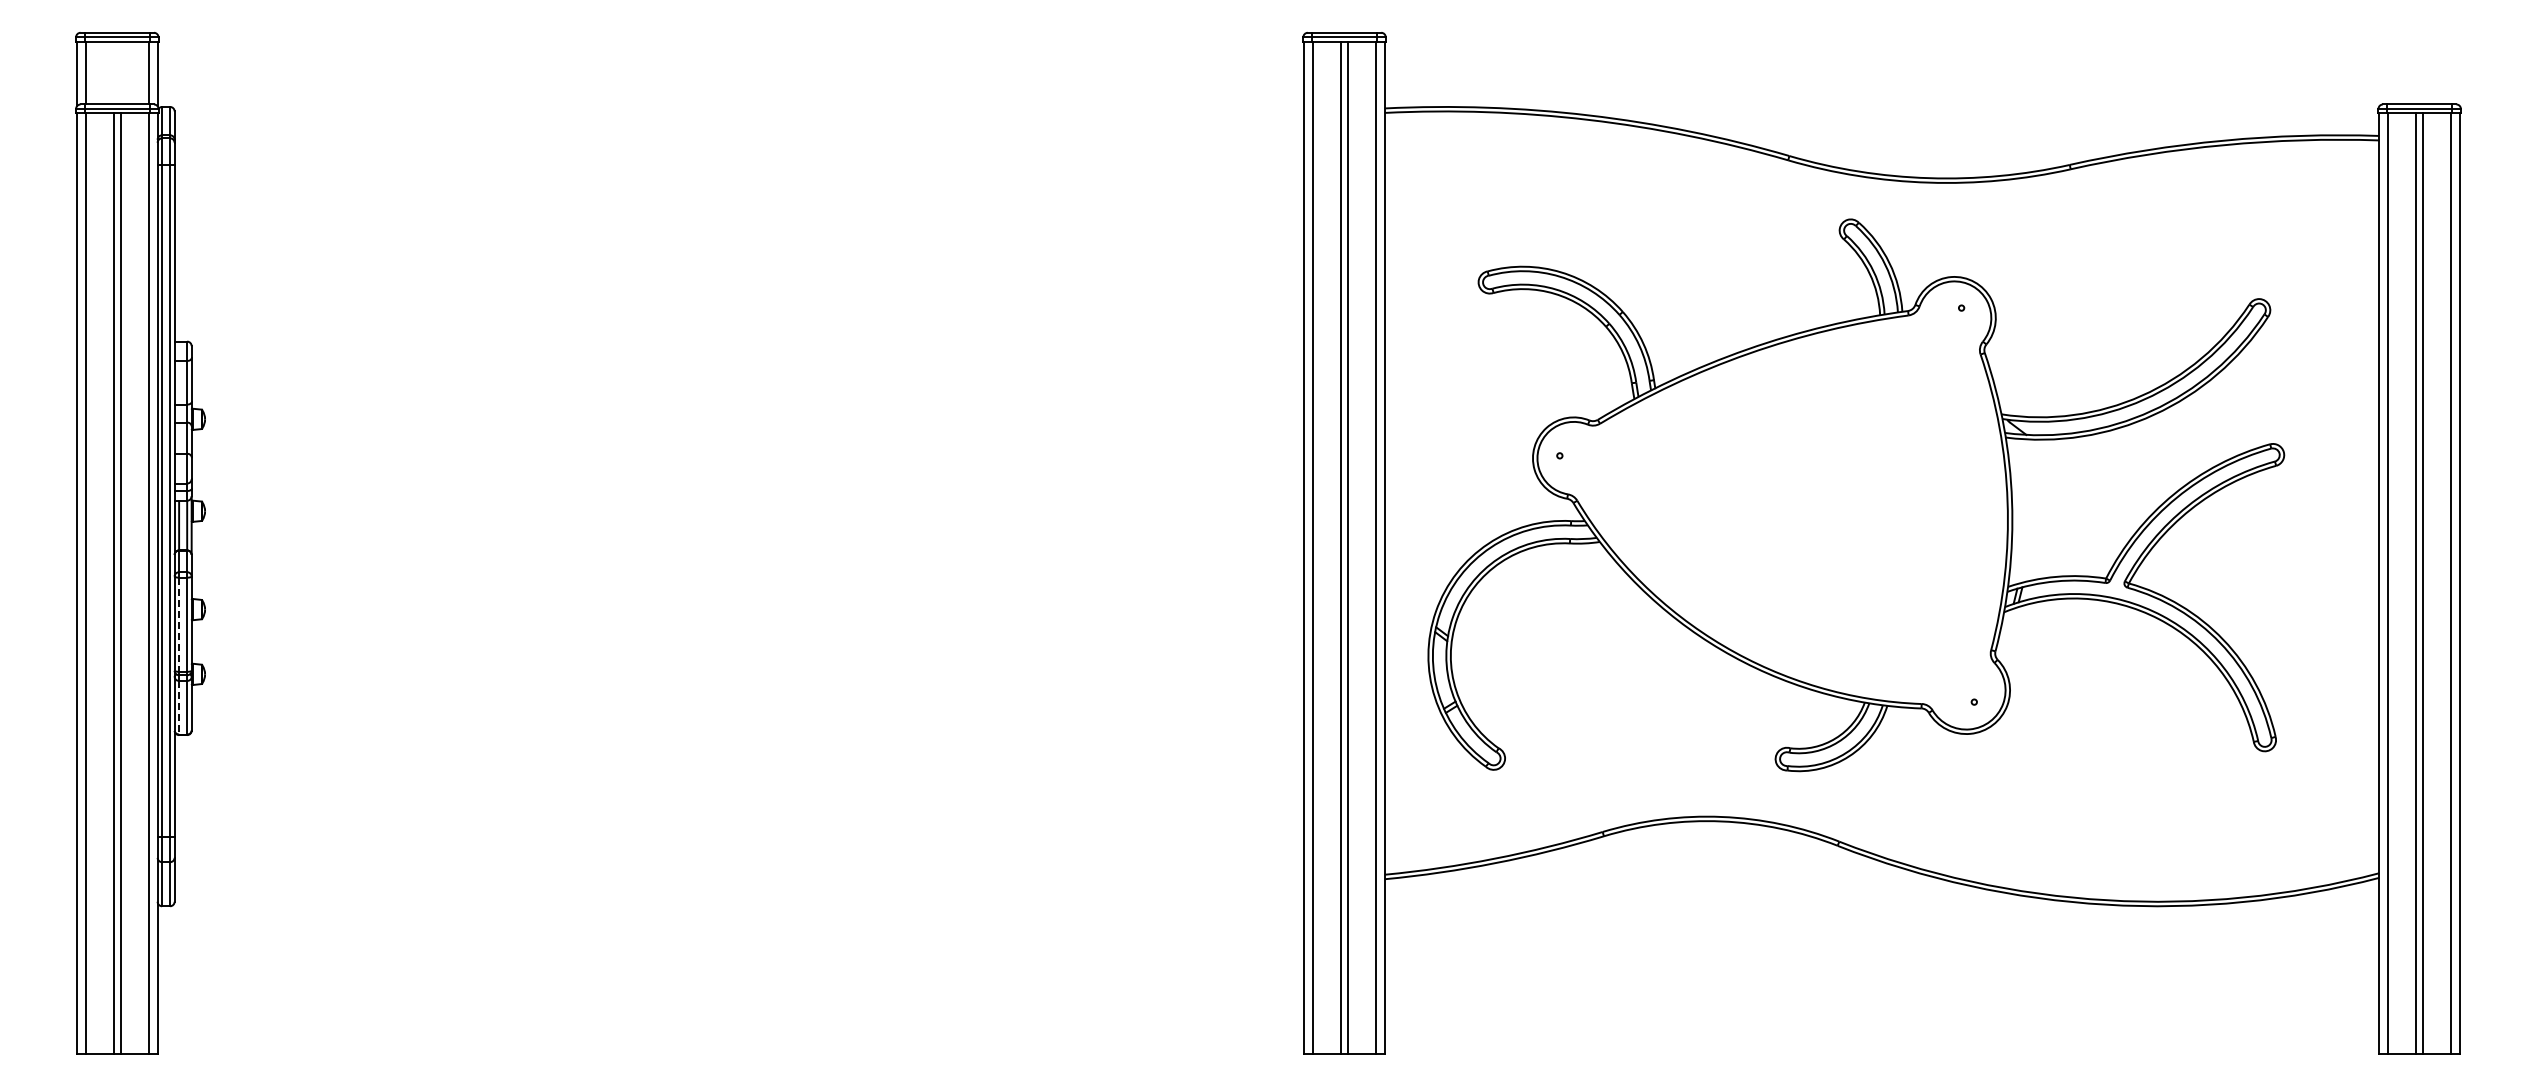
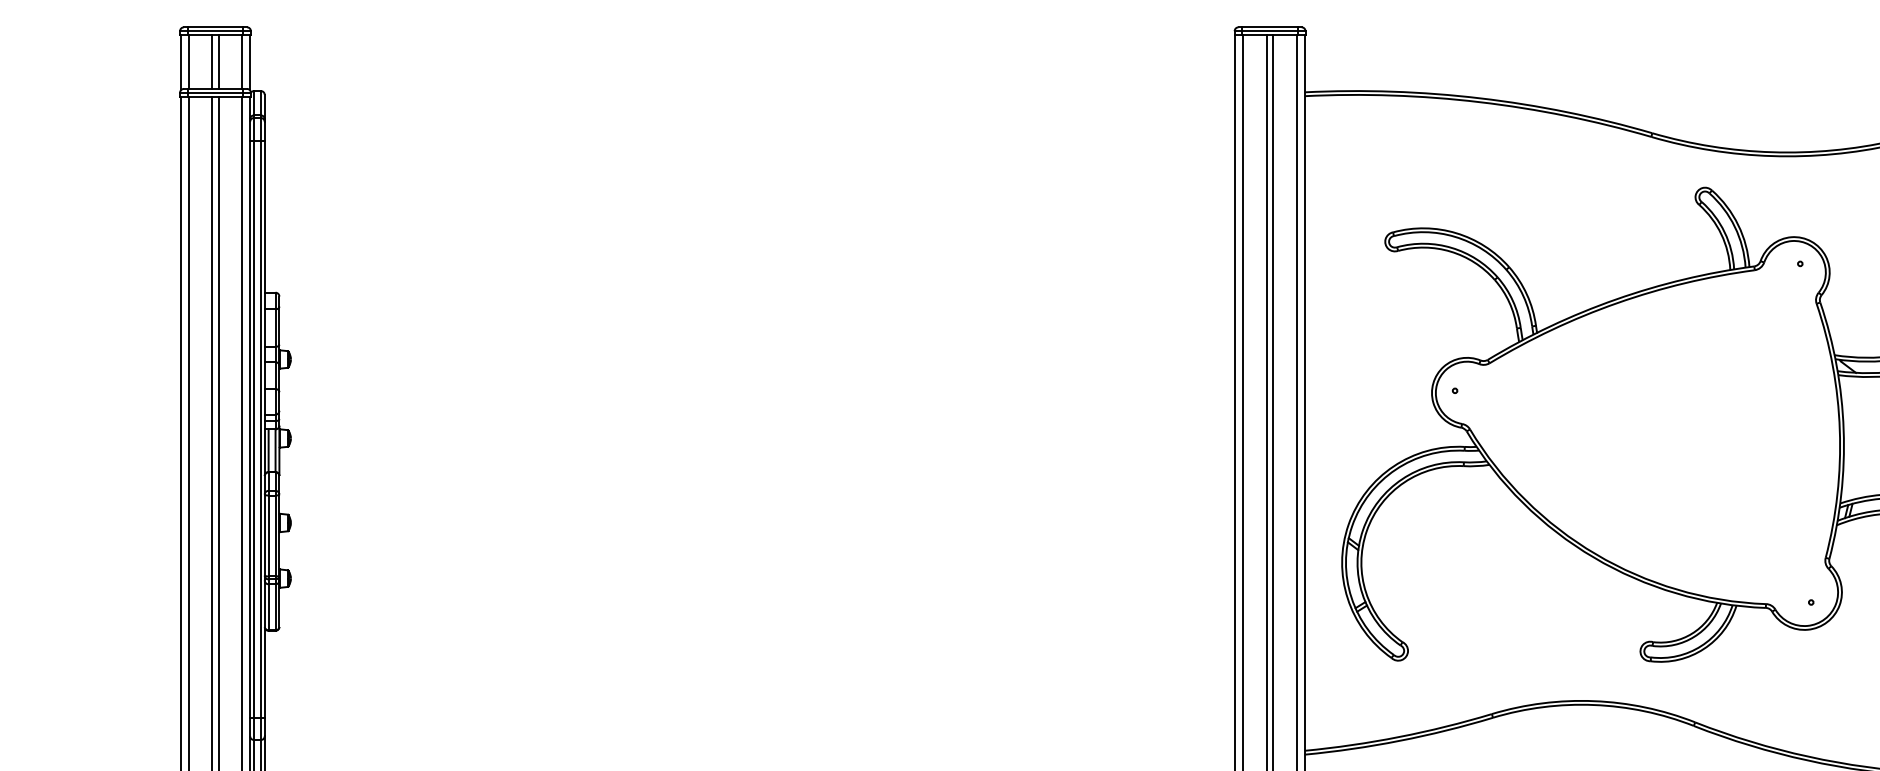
line: (113, 72) -> (212, 61), added
line: (120, 72) -> (218, 61), added
line: (179, 625) -> (268, 536), dashed -> solid
line: (179, 707) -> (268, 607), dashed -> solid

